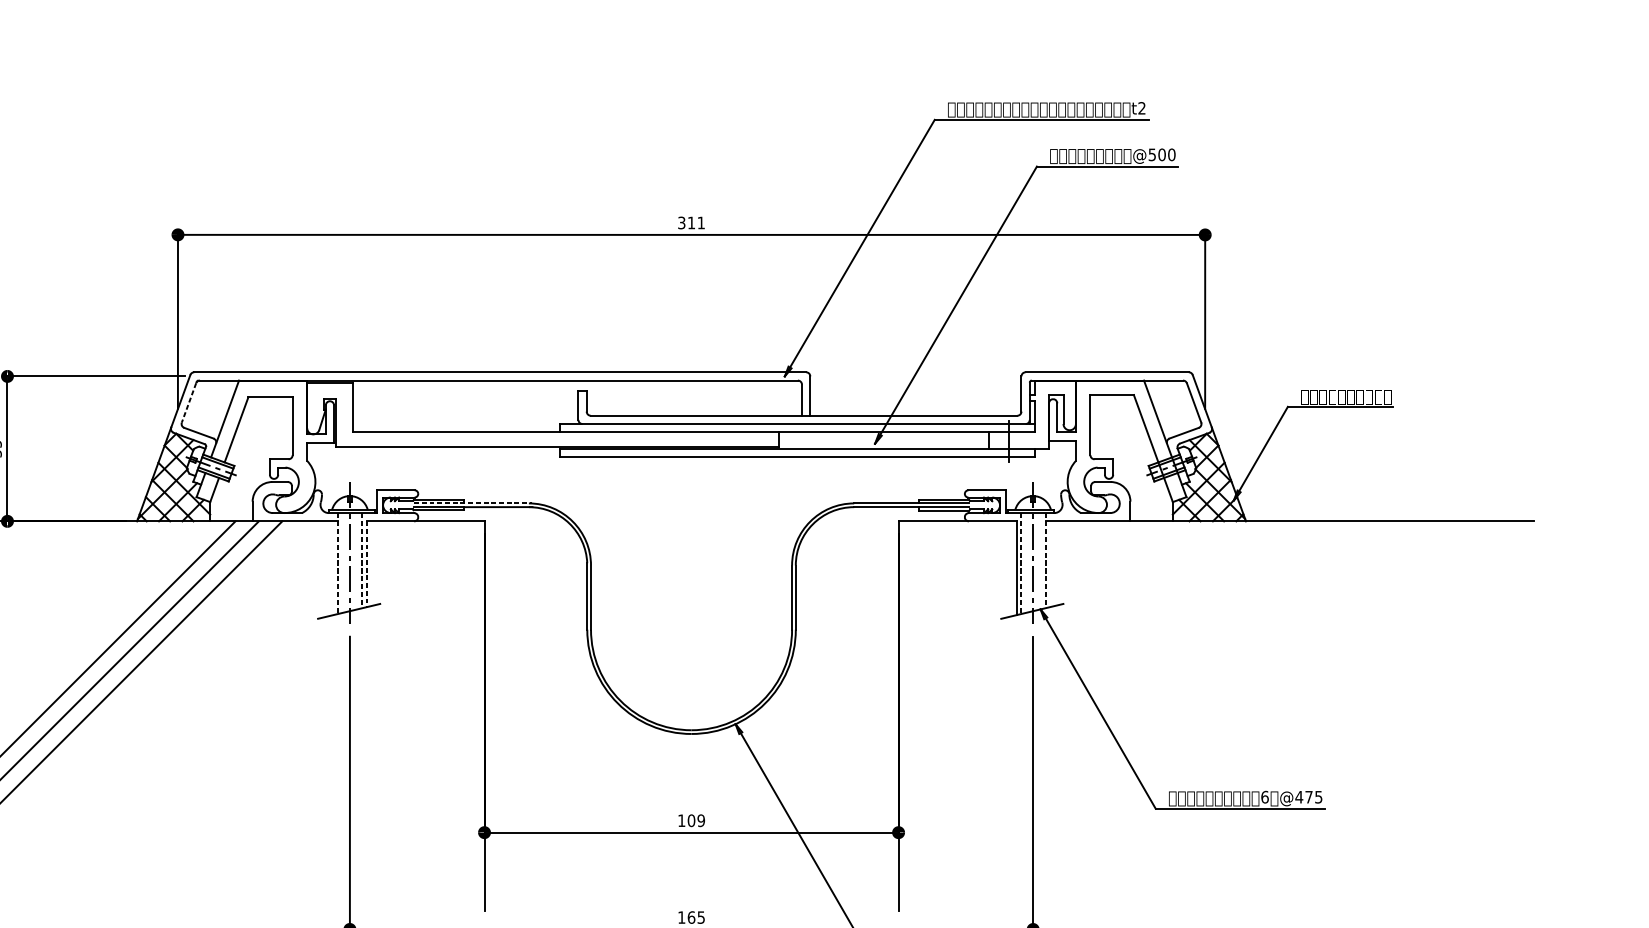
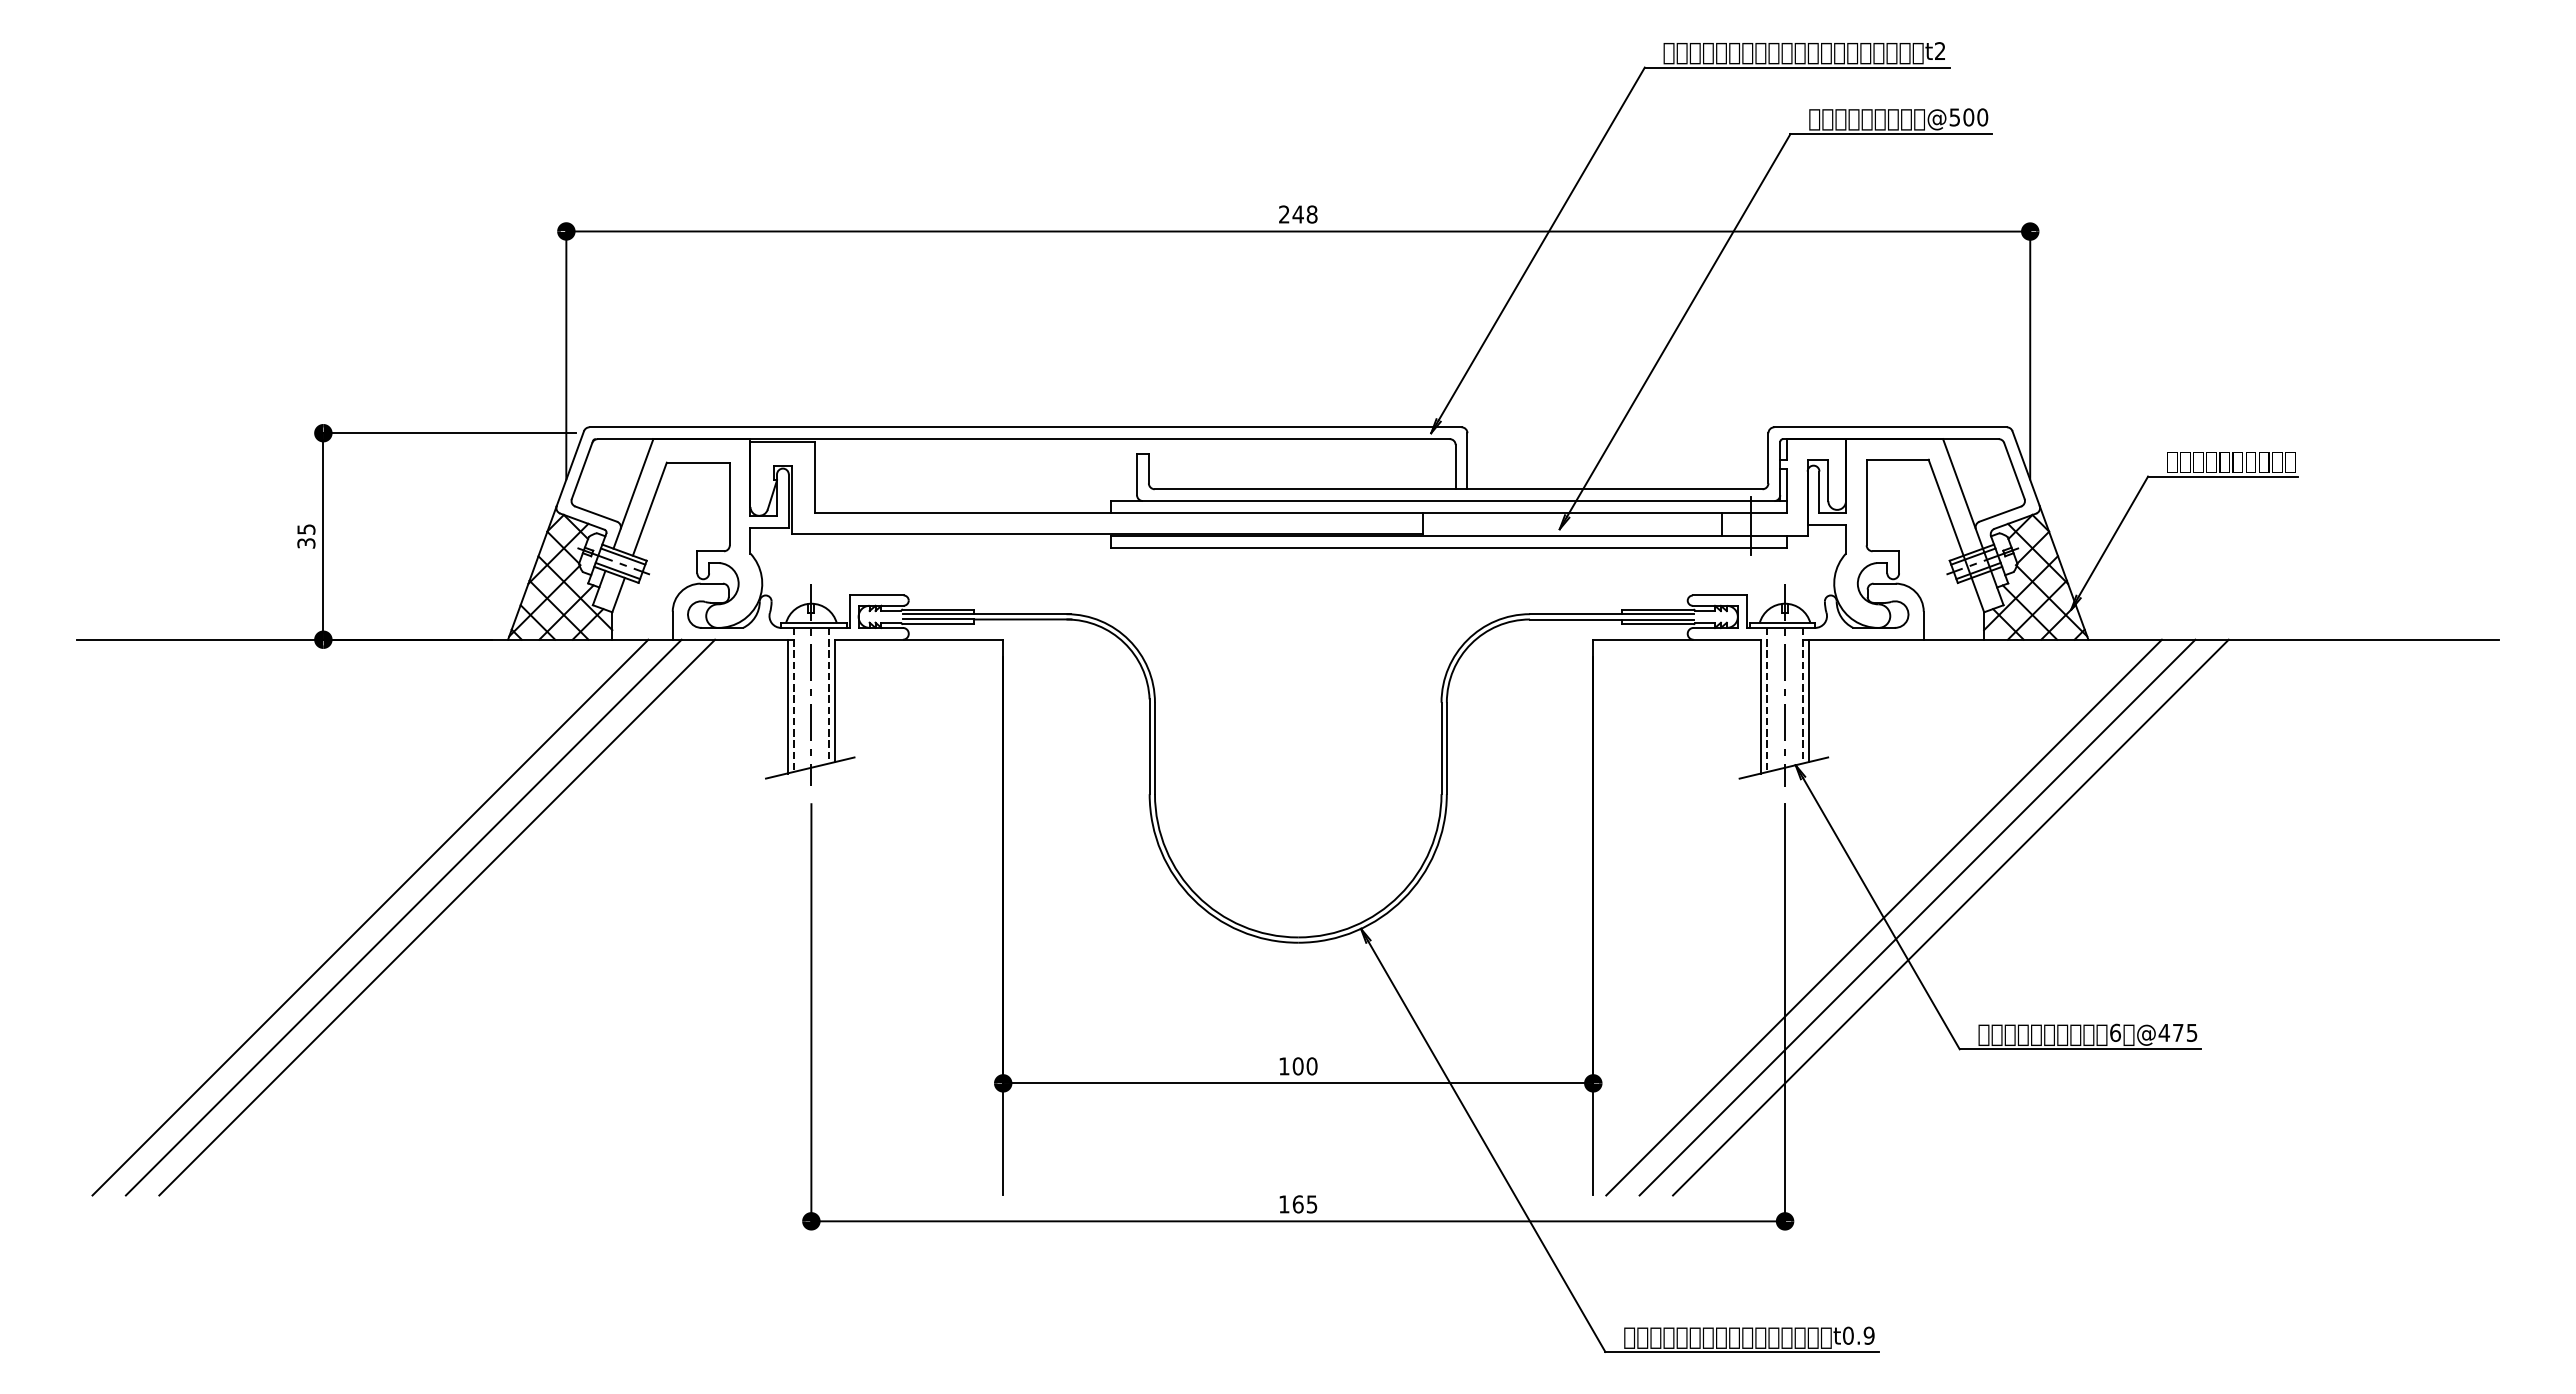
text: (691, 222) -> (1298, 214), 311 -> 248
line: (189, 403) -> (582, 471), dashed -> solid
line: (473, 503) -> (987, 614), dashed -> solid
line: (1049, 563) -> (1808, 700), added
line: (366, 564) -> (835, 701), dashed -> solid
line: (333, 568) -> (787, 706), added
line: (1102, 716) -> (1883, 917), added
line: (1126, 716) -> (1917, 917), added
line: (1149, 716) -> (1950, 917), added
text: (700, 820) -> (1311, 1066), 109 -> 100

